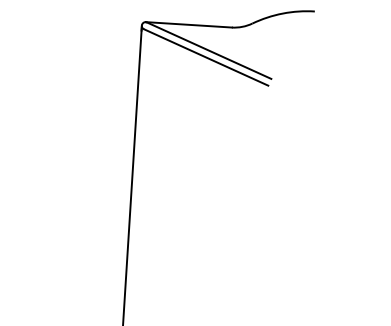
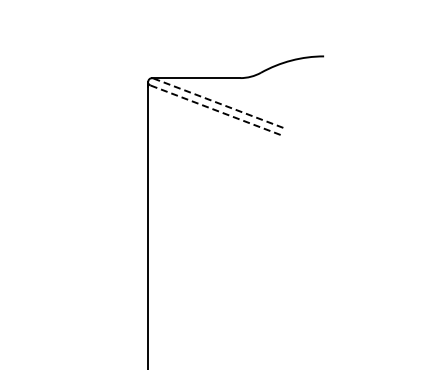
line: (209, 50) -> (218, 103), solid -> dashed
line: (206, 57) -> (216, 110), solid -> dashed

